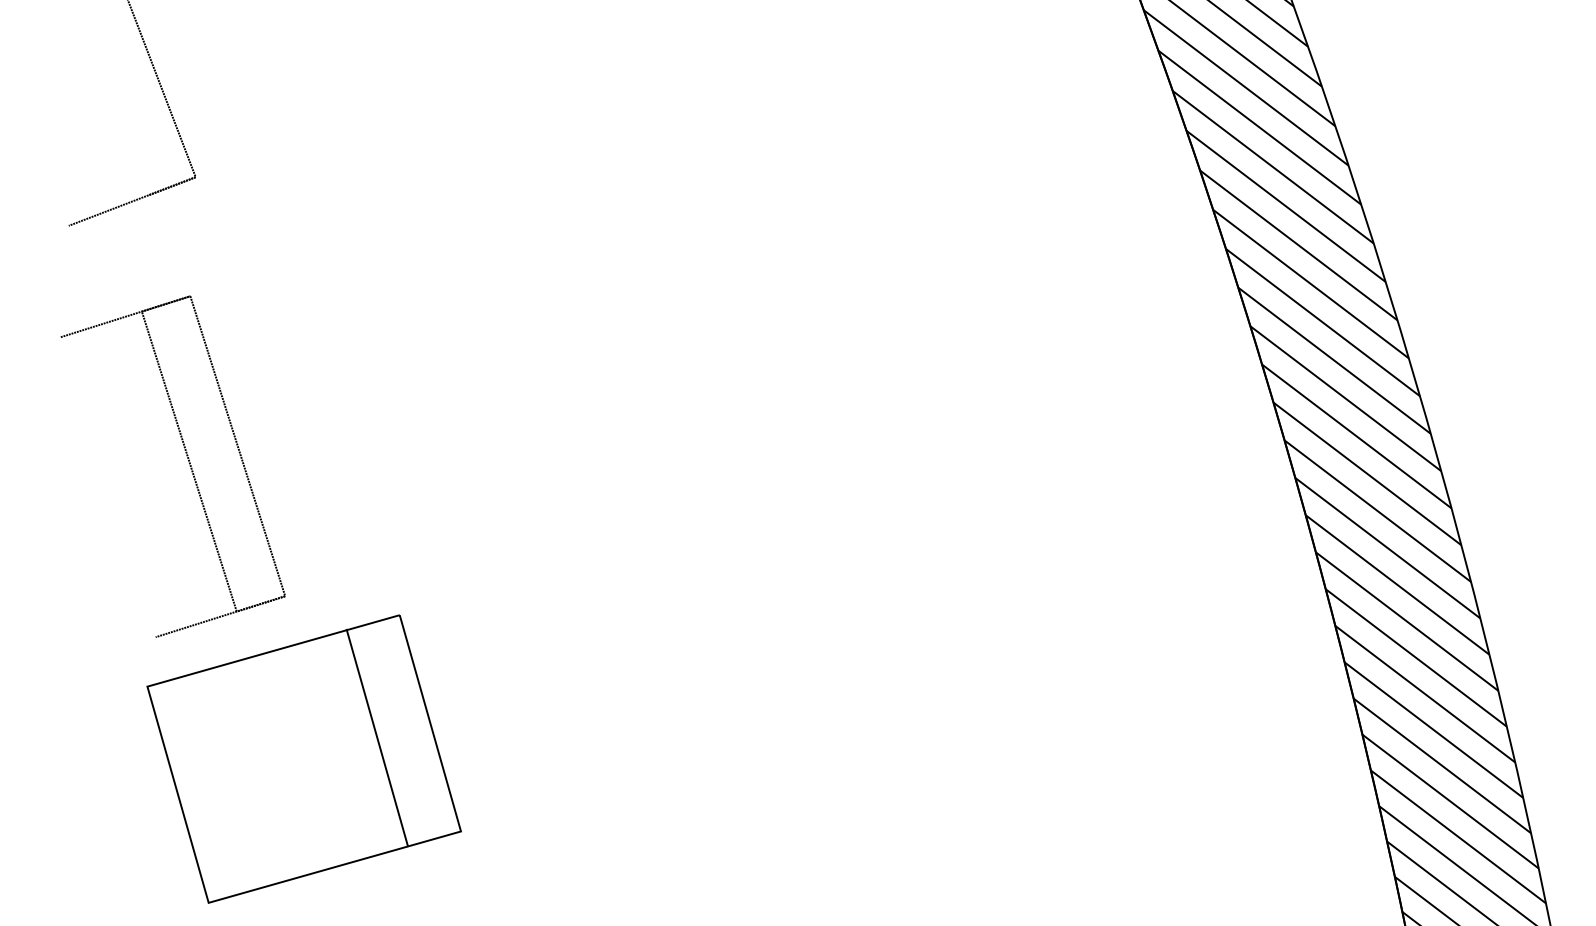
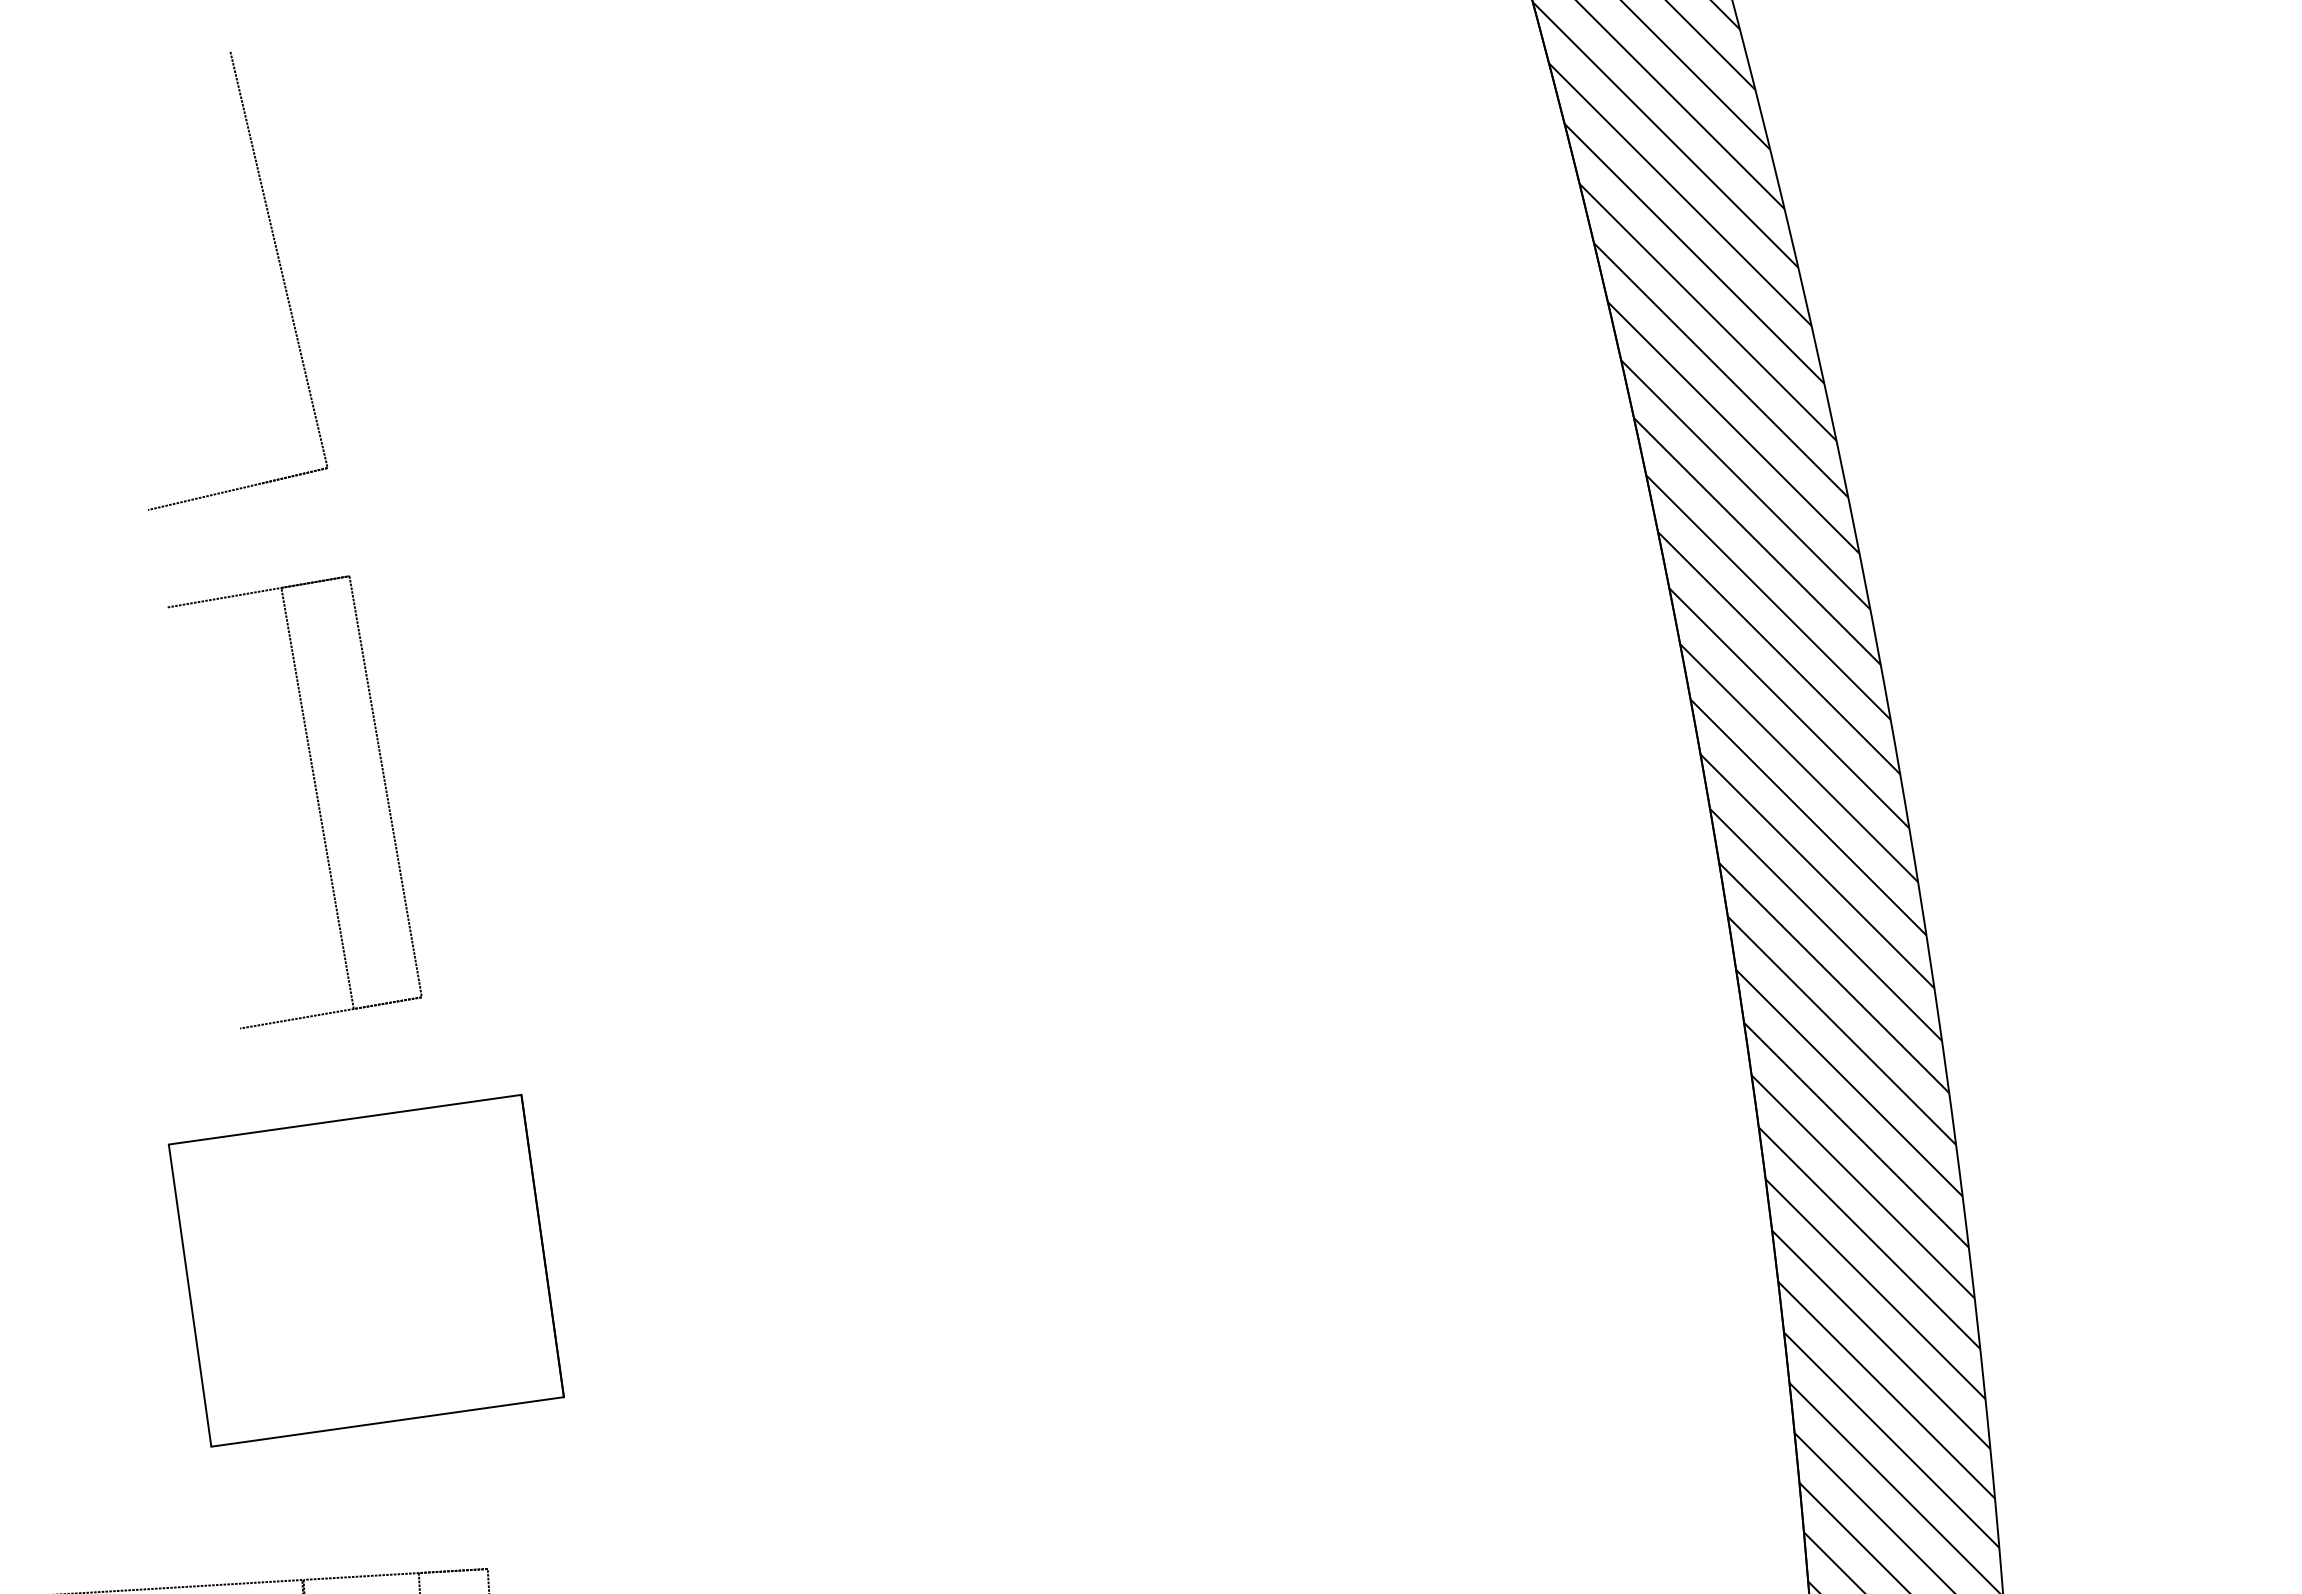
part: (188, 461) -> (316, 798), moved
line: (377, 737) -> (542, 1245), moved

